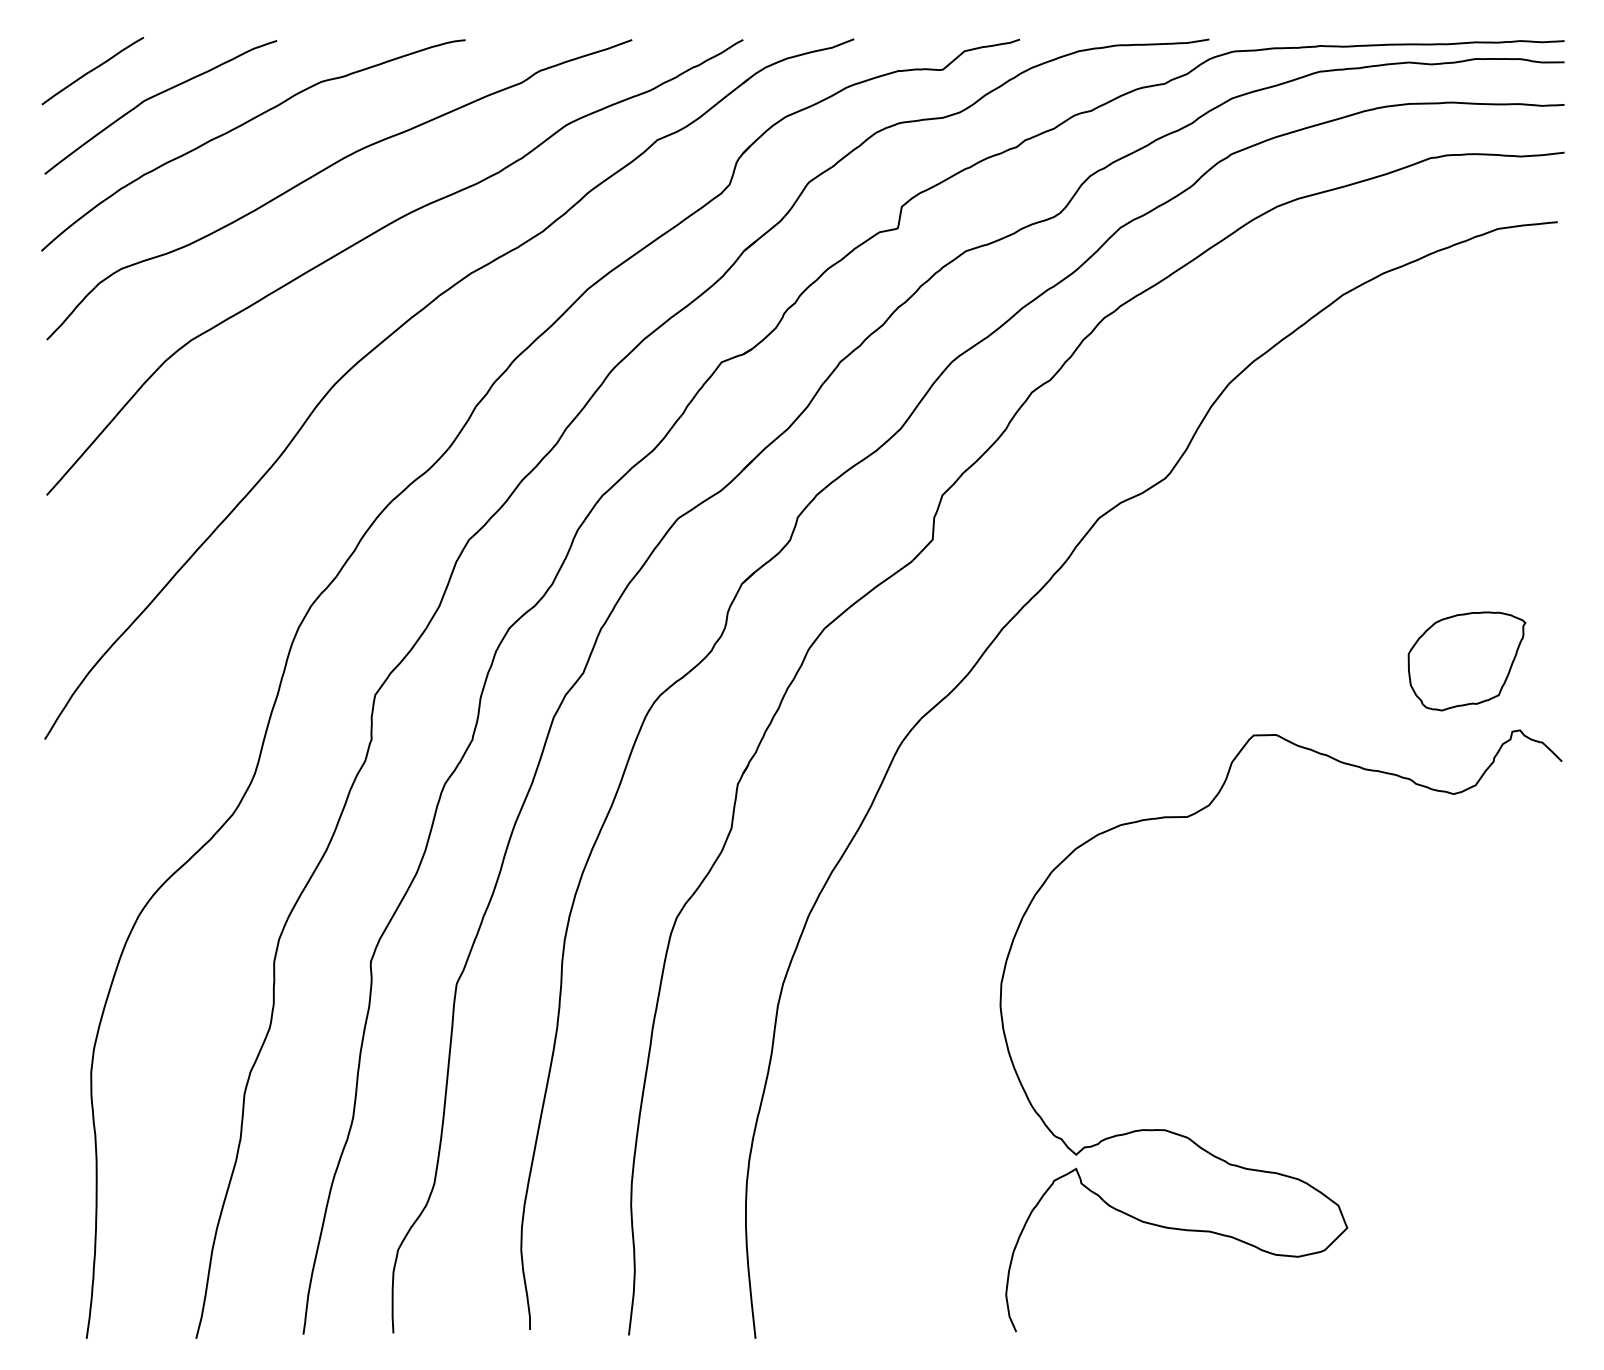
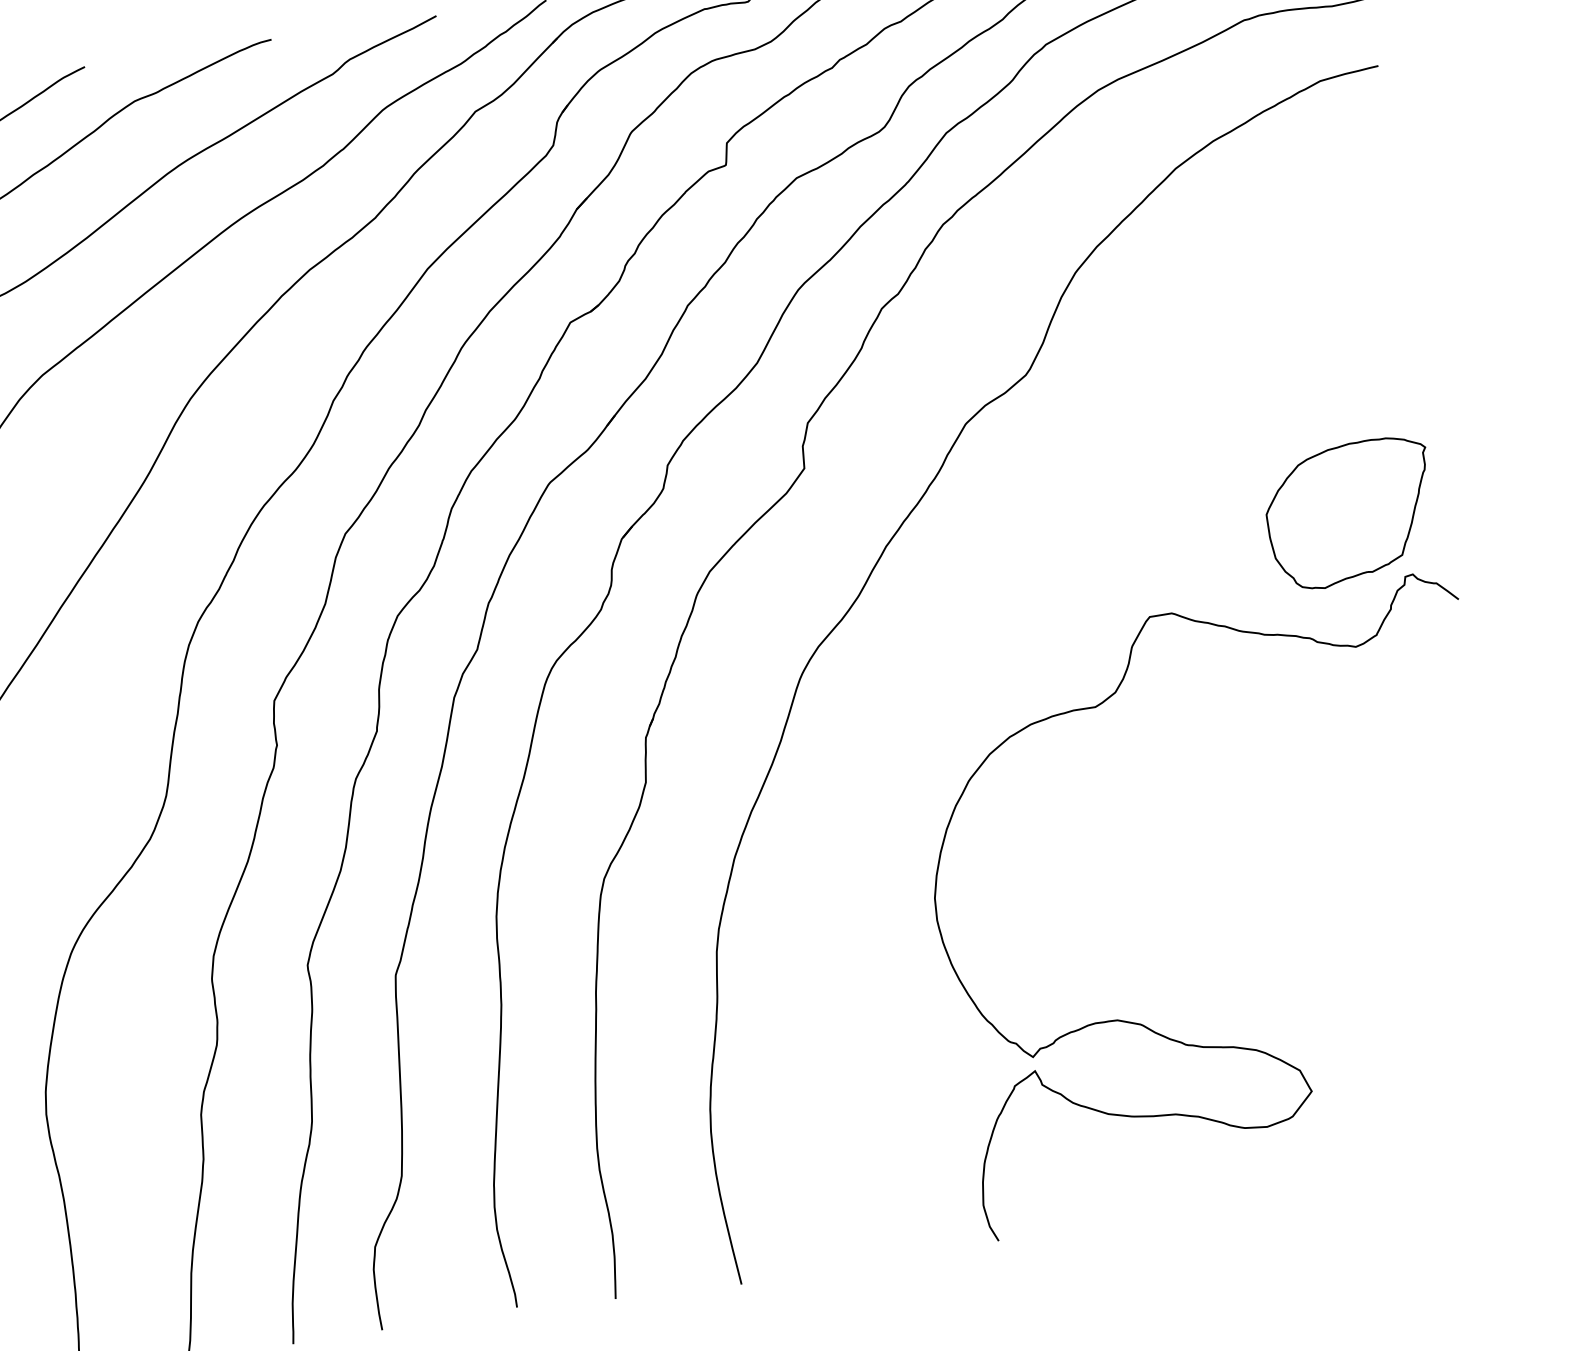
part: (1466, 661) -> (1349, 513), size x1.43

